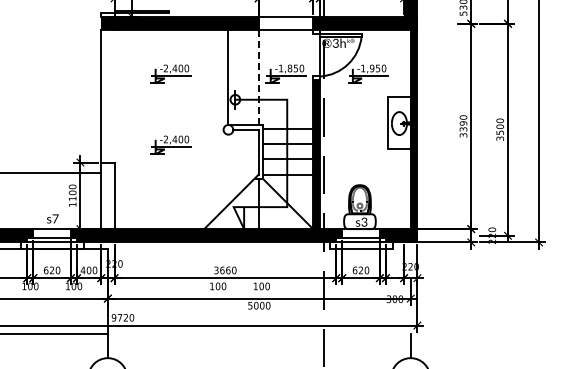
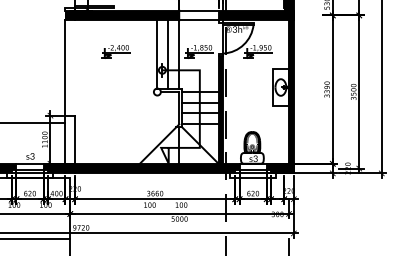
line: (243, 77) -> (168, 54), added
line: (258, 78) -> (179, 54), dashed -> solid
part: (170, 144) -> (115, 102), removed
text: (55, 218) -> (32, 156), s7 -> s3

